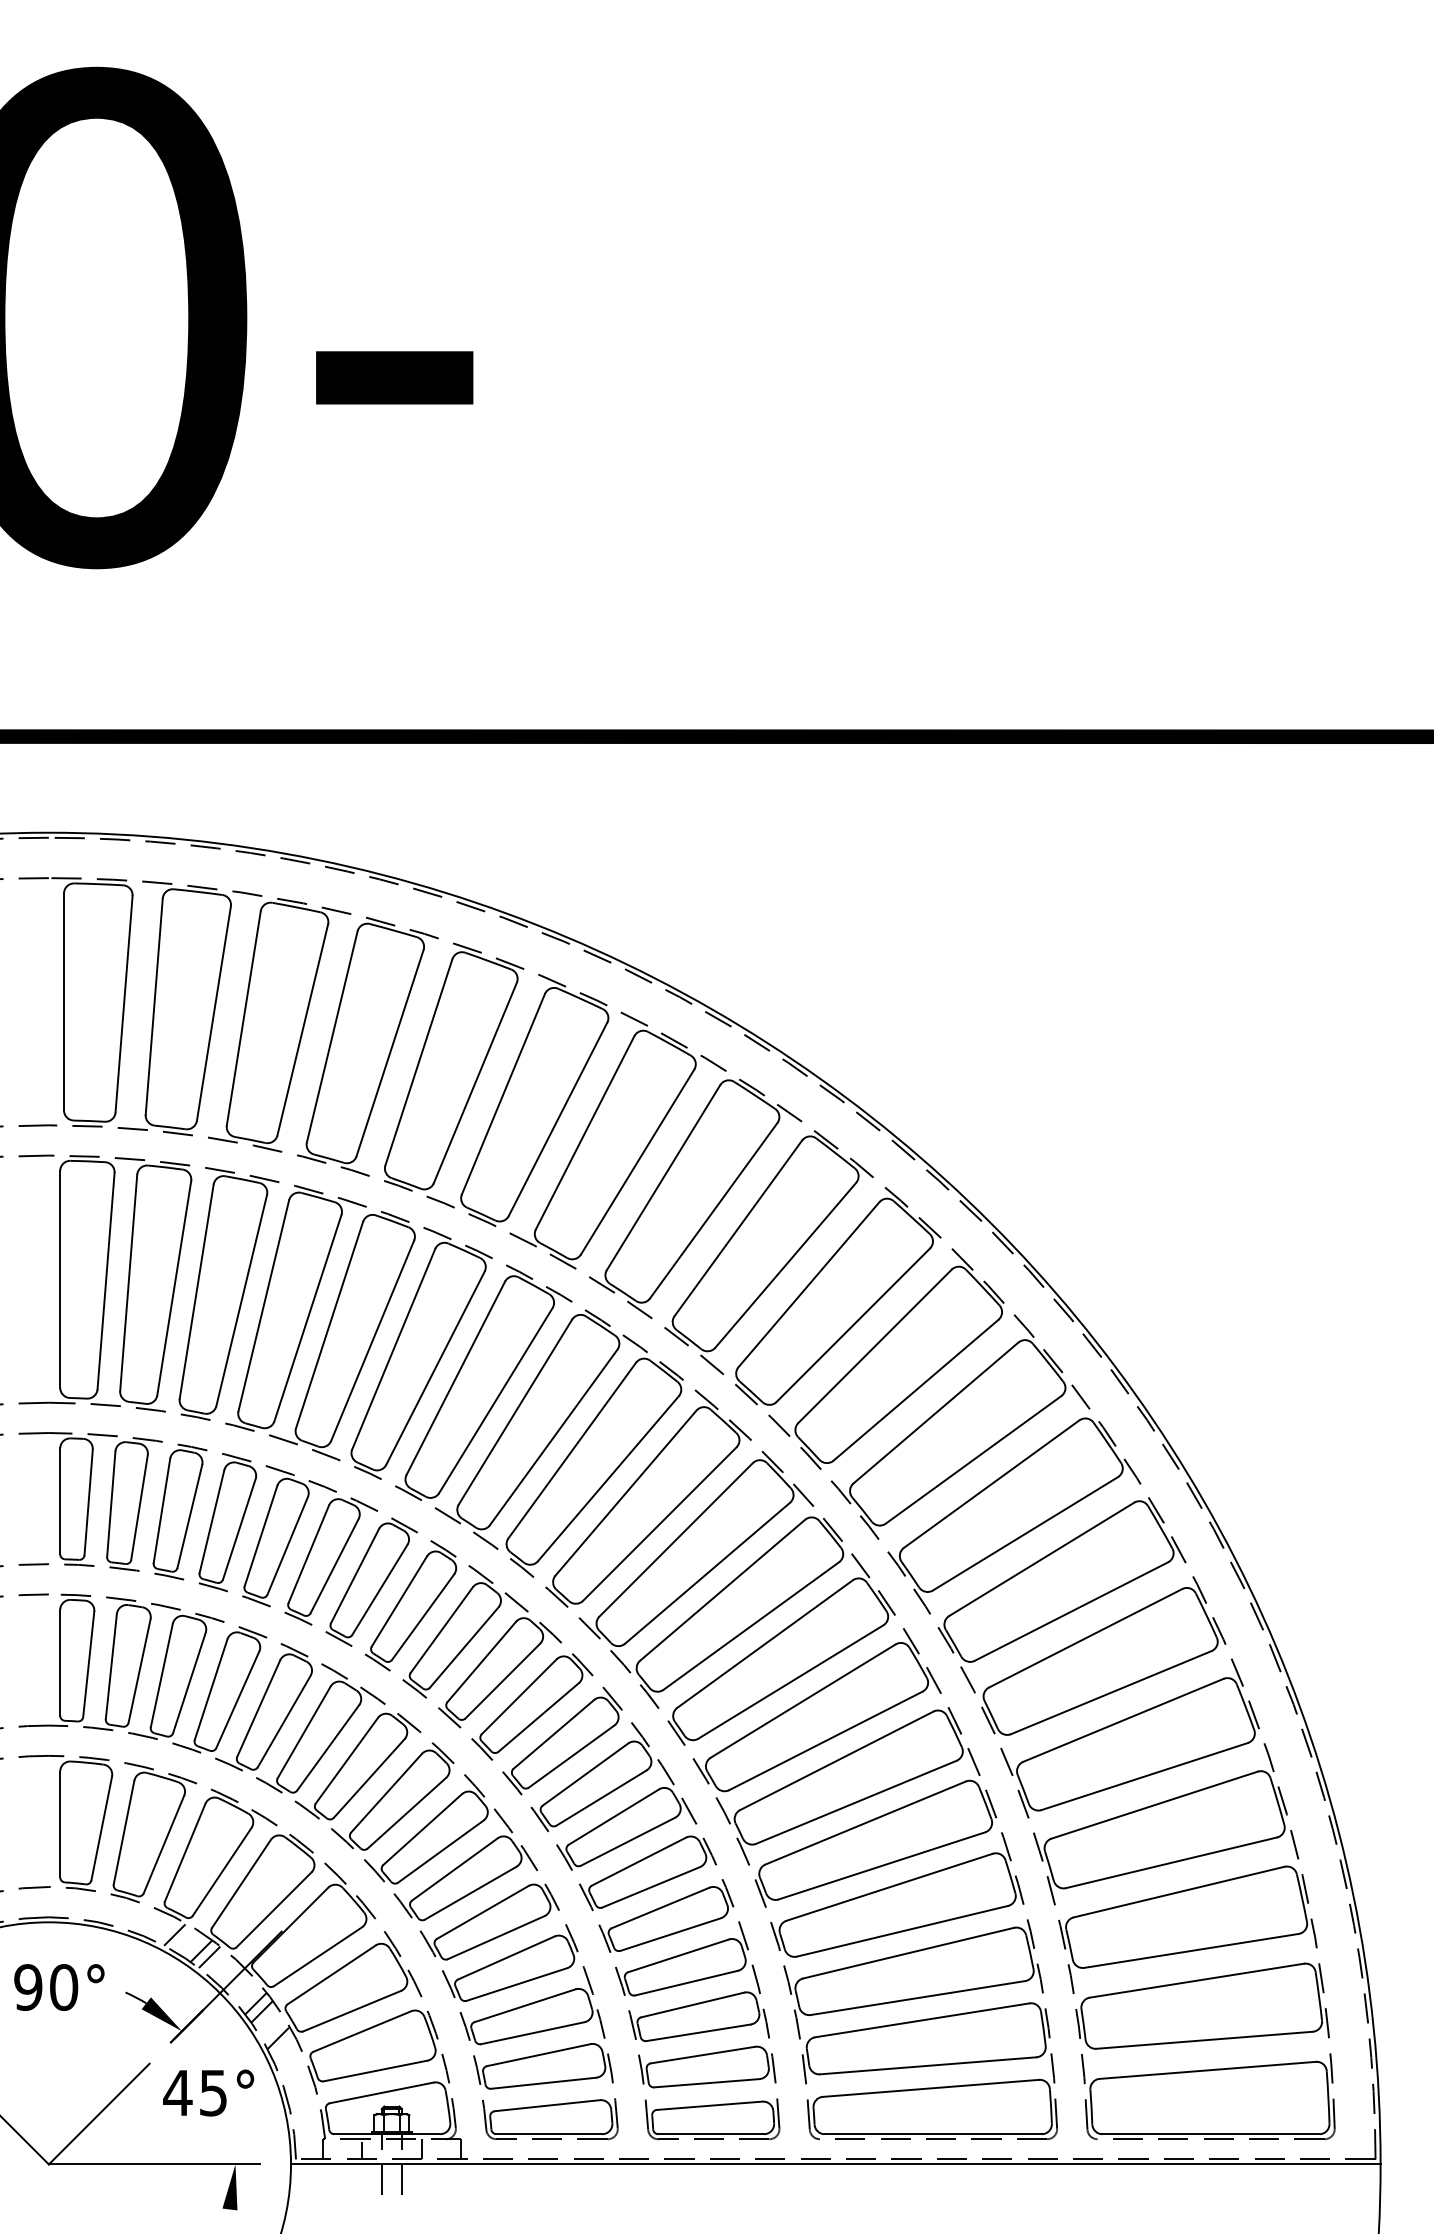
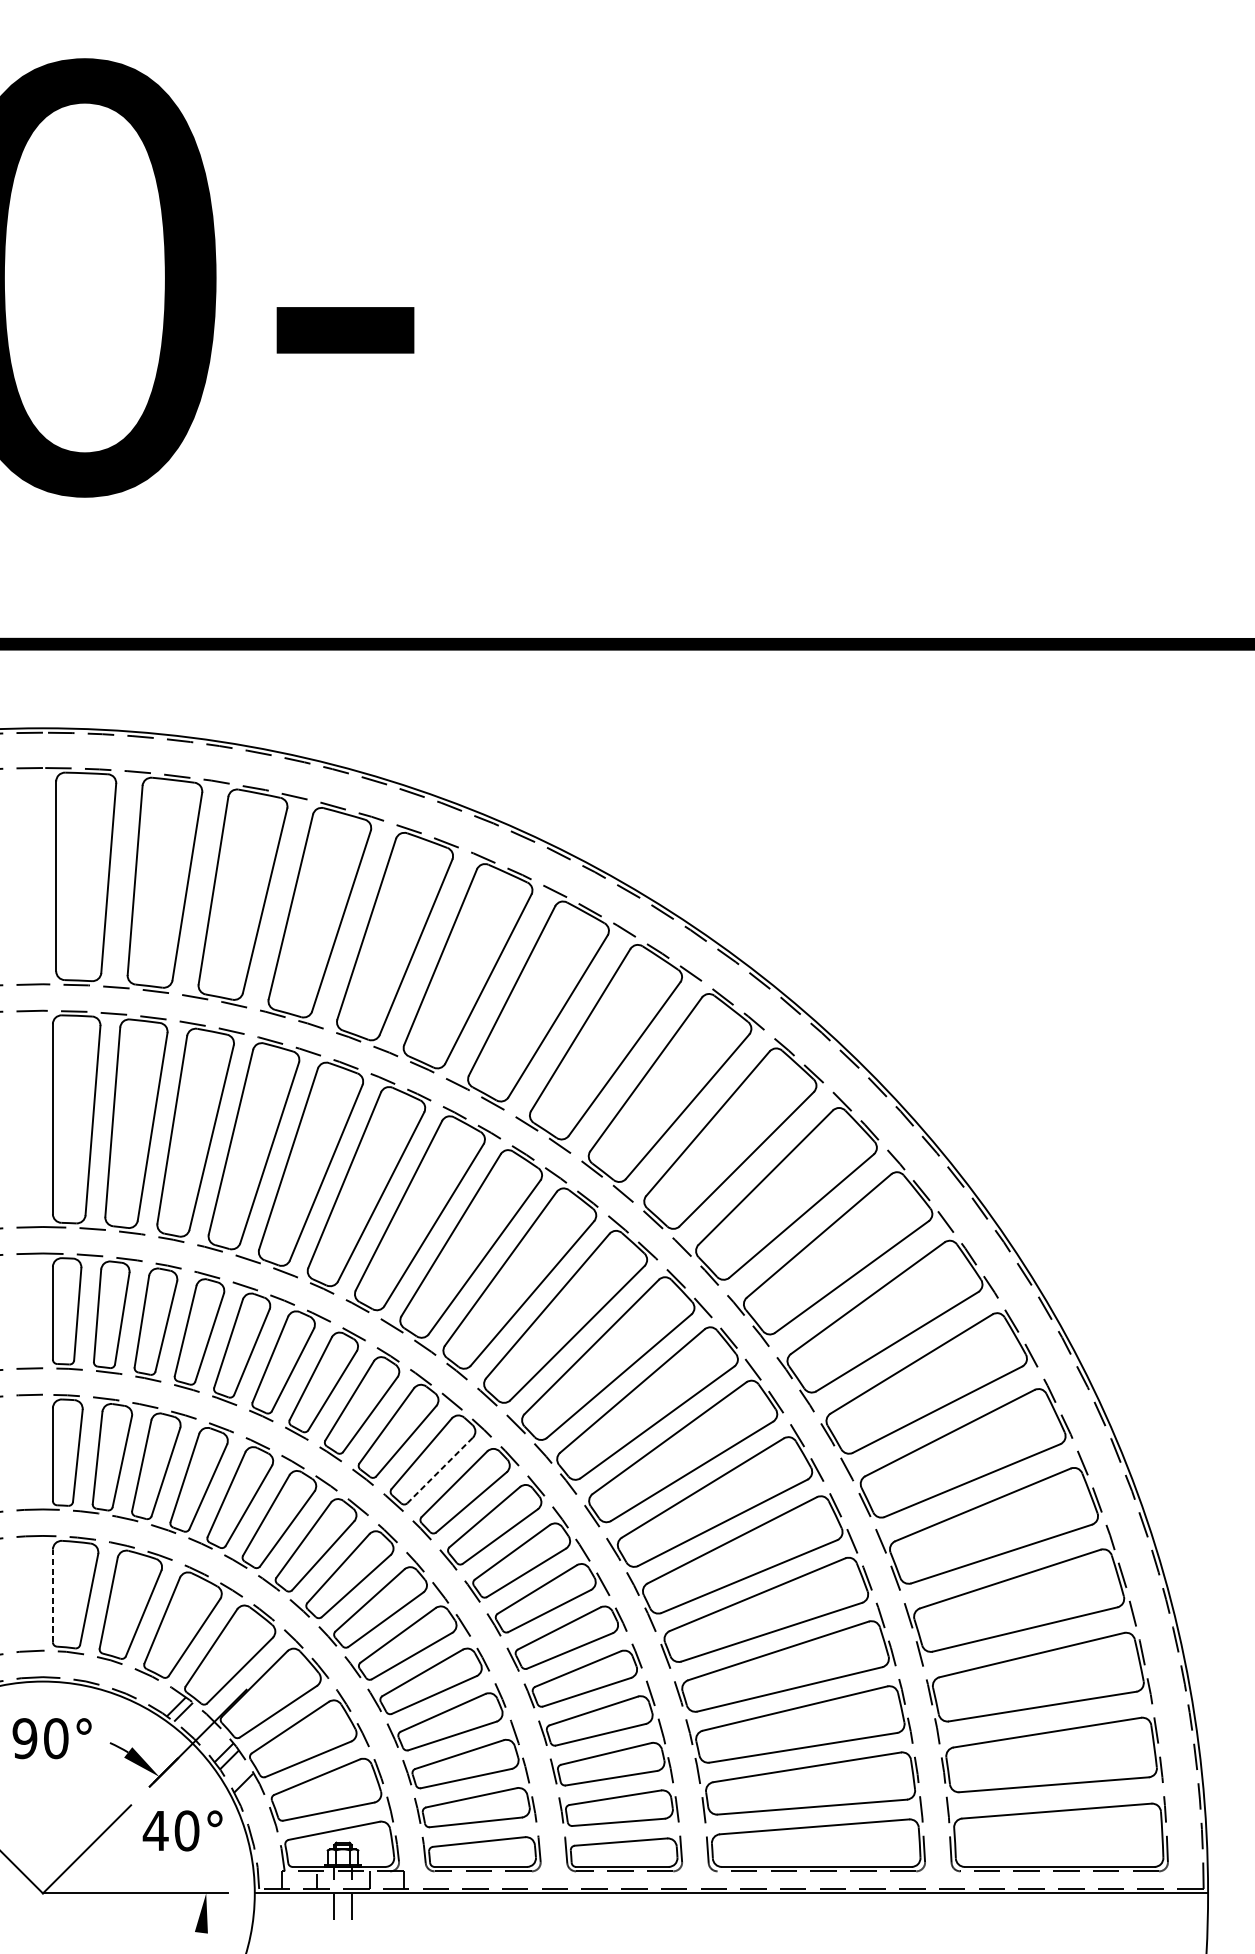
line: (502, 1681) -> (439, 1470), solid -> dashed
line: (60, 1824) -> (53, 1595), solid -> dashed
line: (175, 1934) -> (153, 1692), removed
text: (213, 2092) -> (186, 1830), 45° -> 40°

